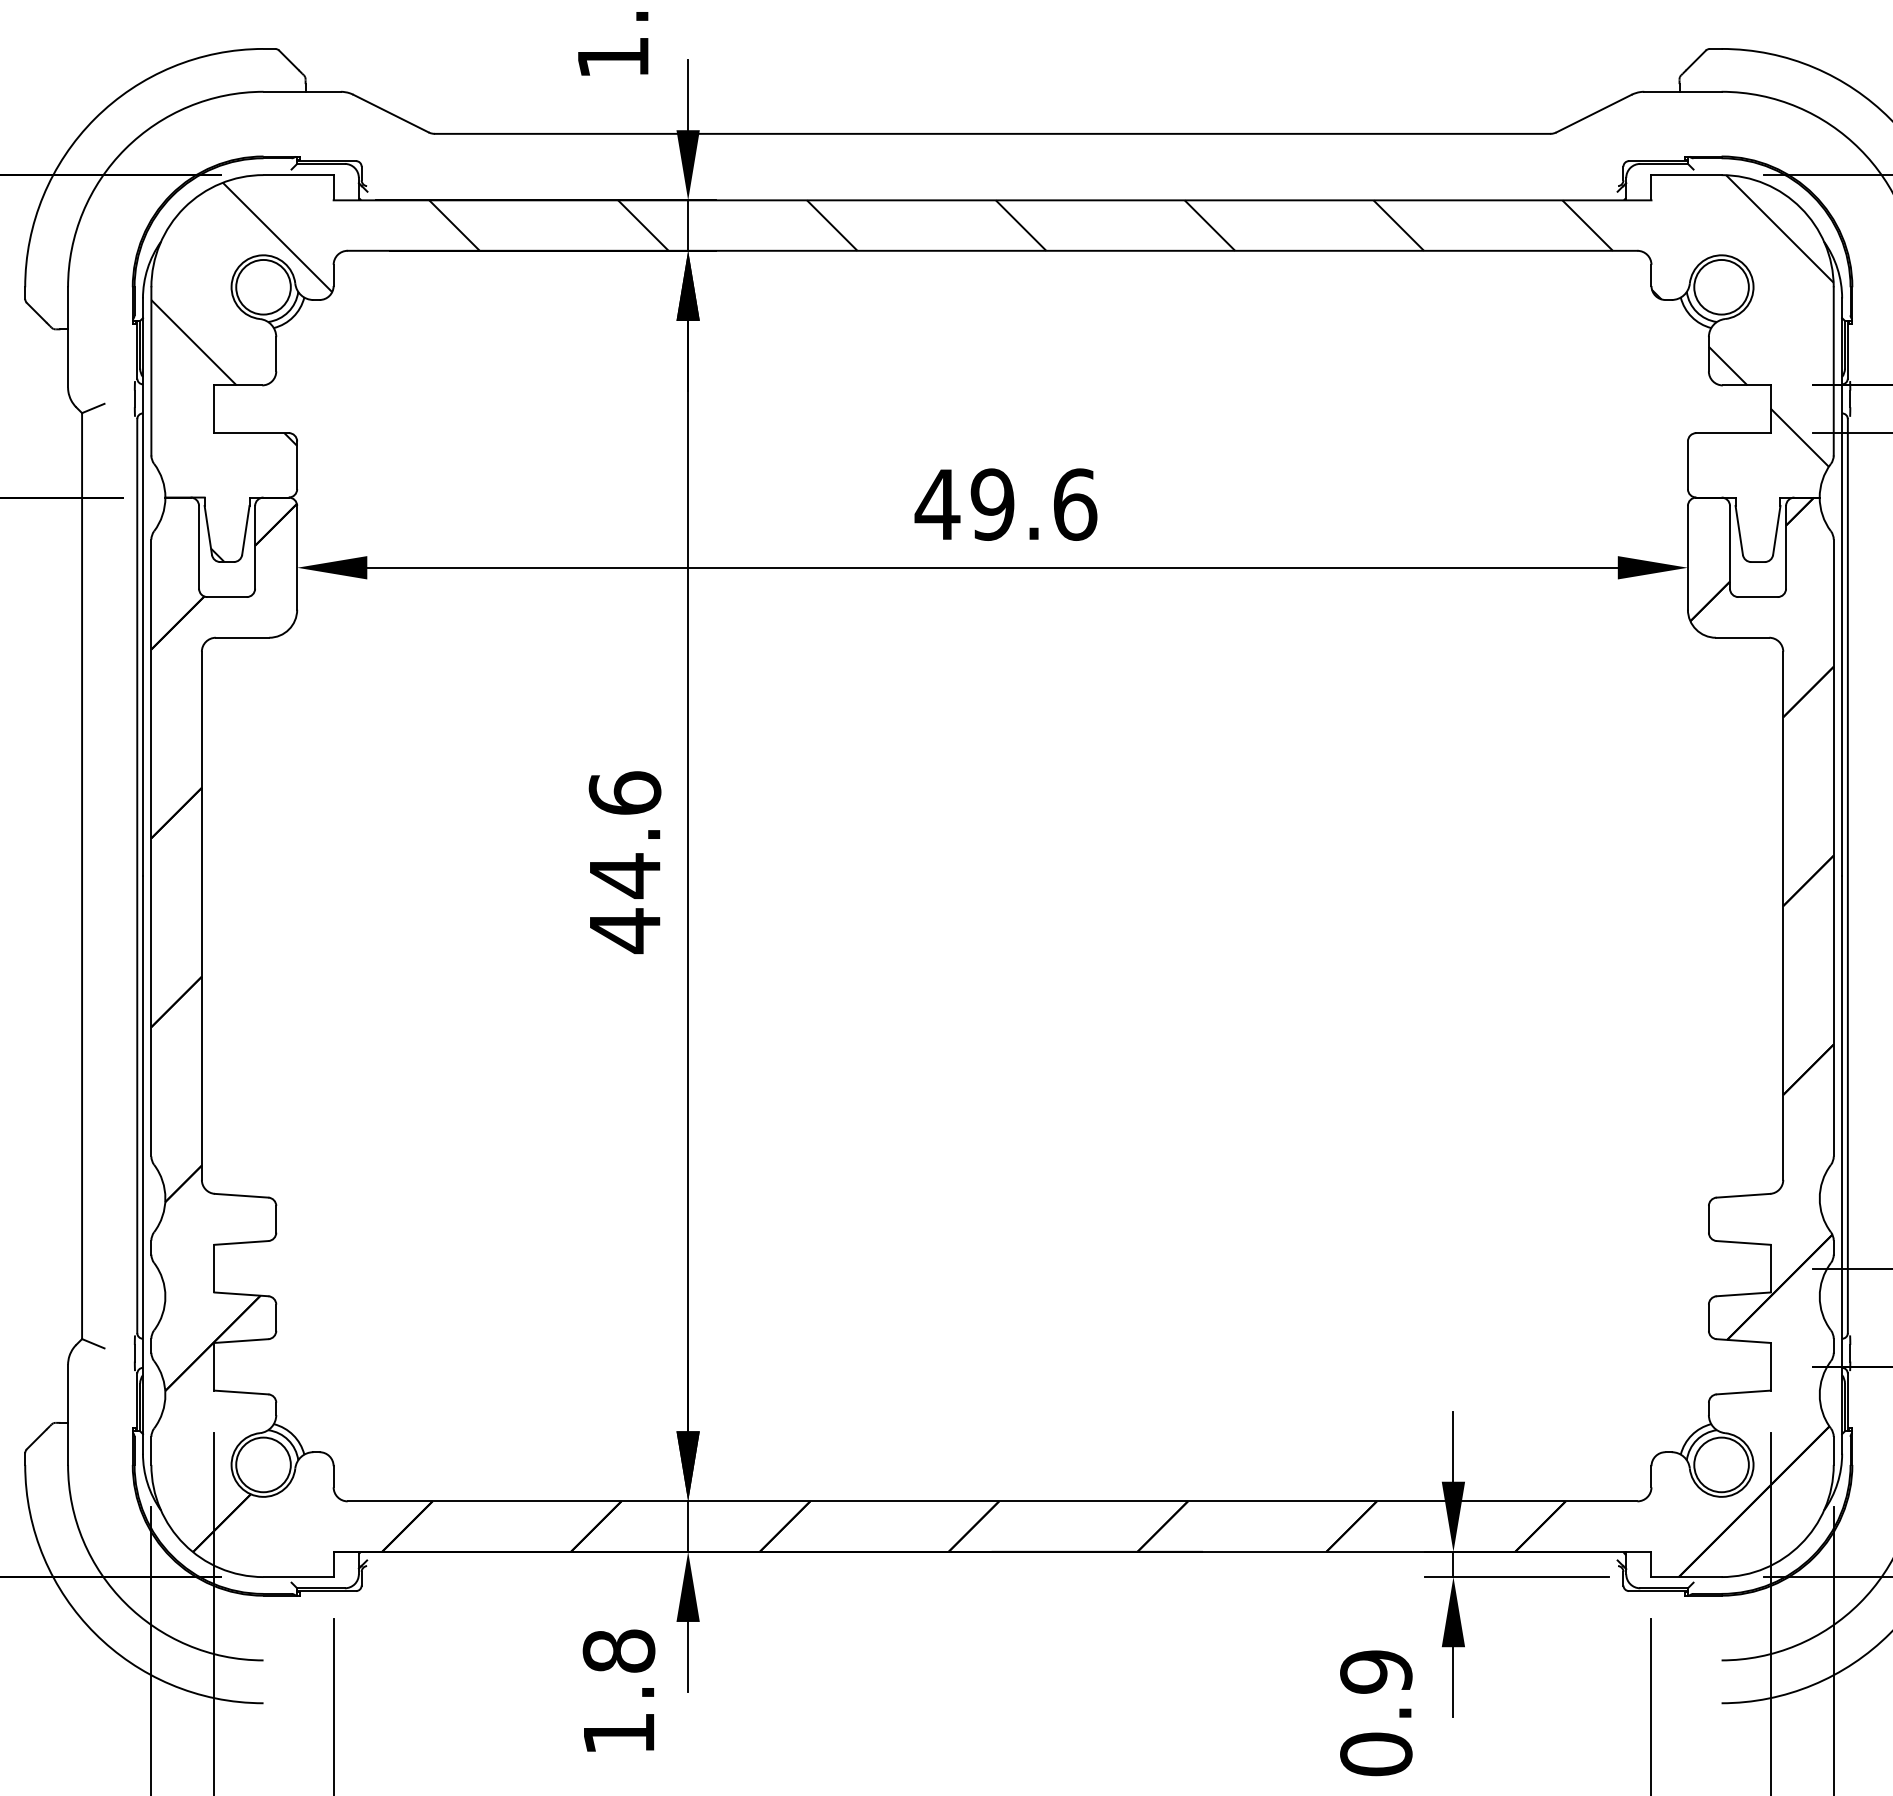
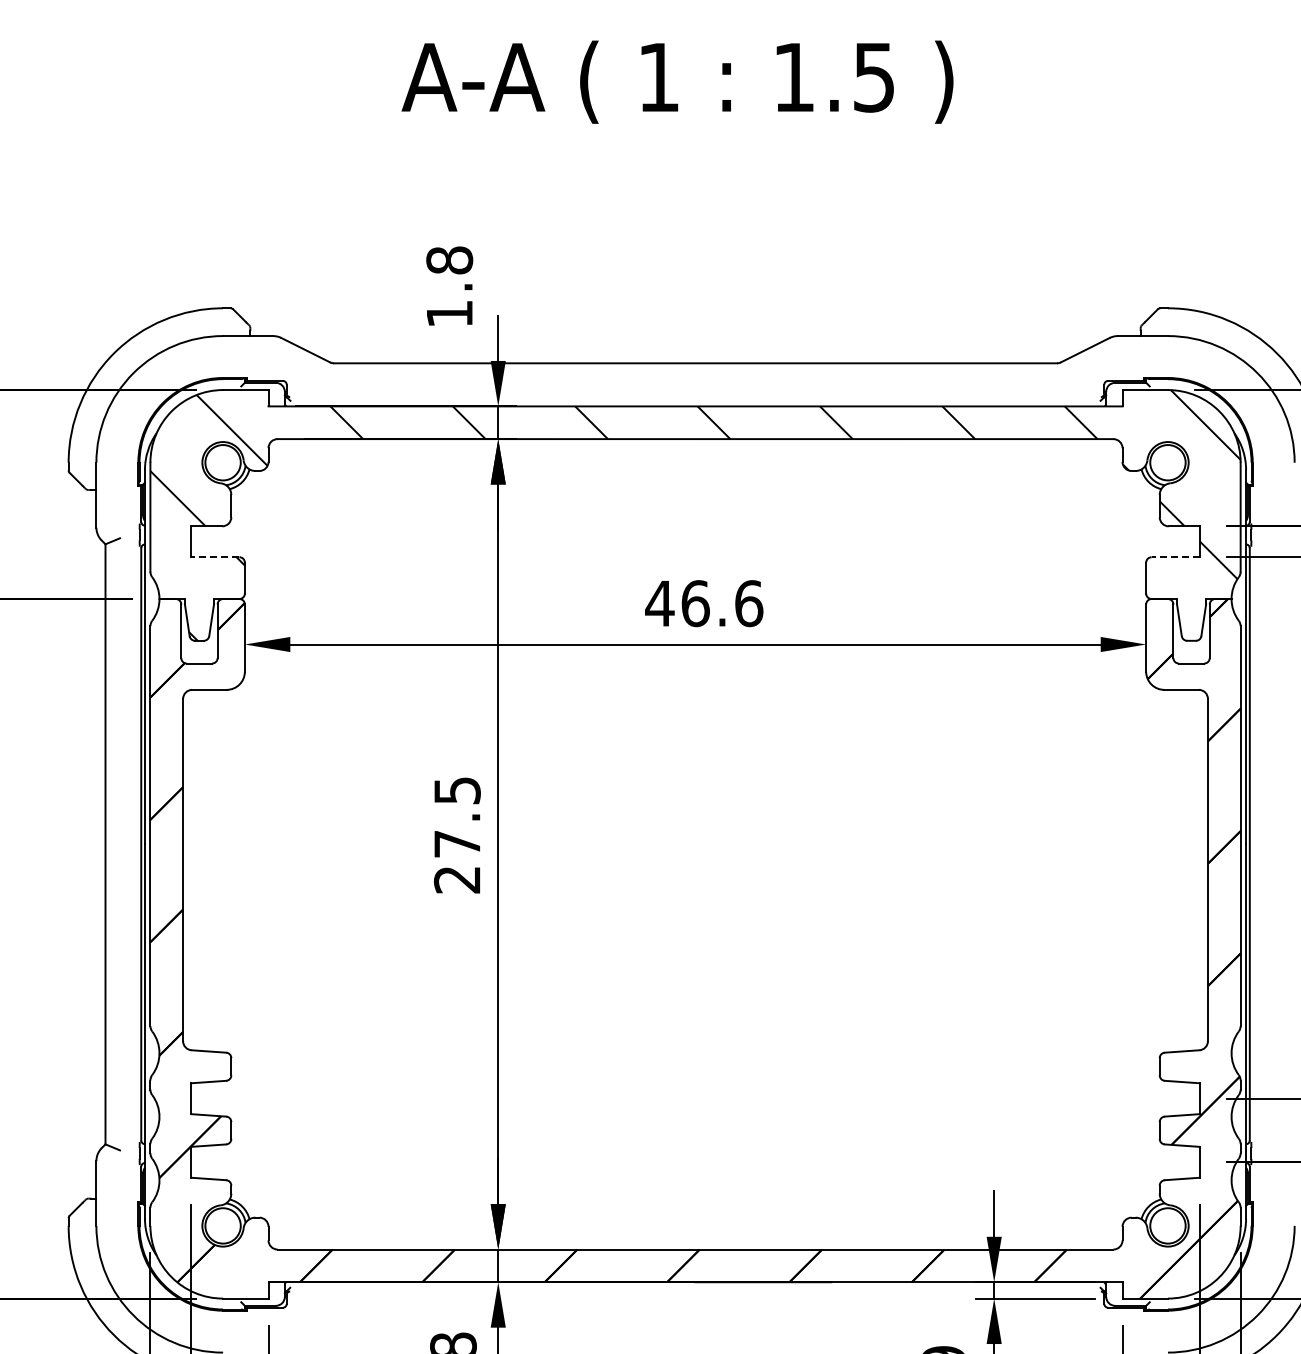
line: (250, 433) -> (214, 557), solid -> dashed
line: (1733, 433) -> (1175, 557), solid -> dashed
text: (992, 504) -> (695, 603), 49.6 -> 46.6
text: (623, 862) -> (456, 835), 44.6 -> 27.5

